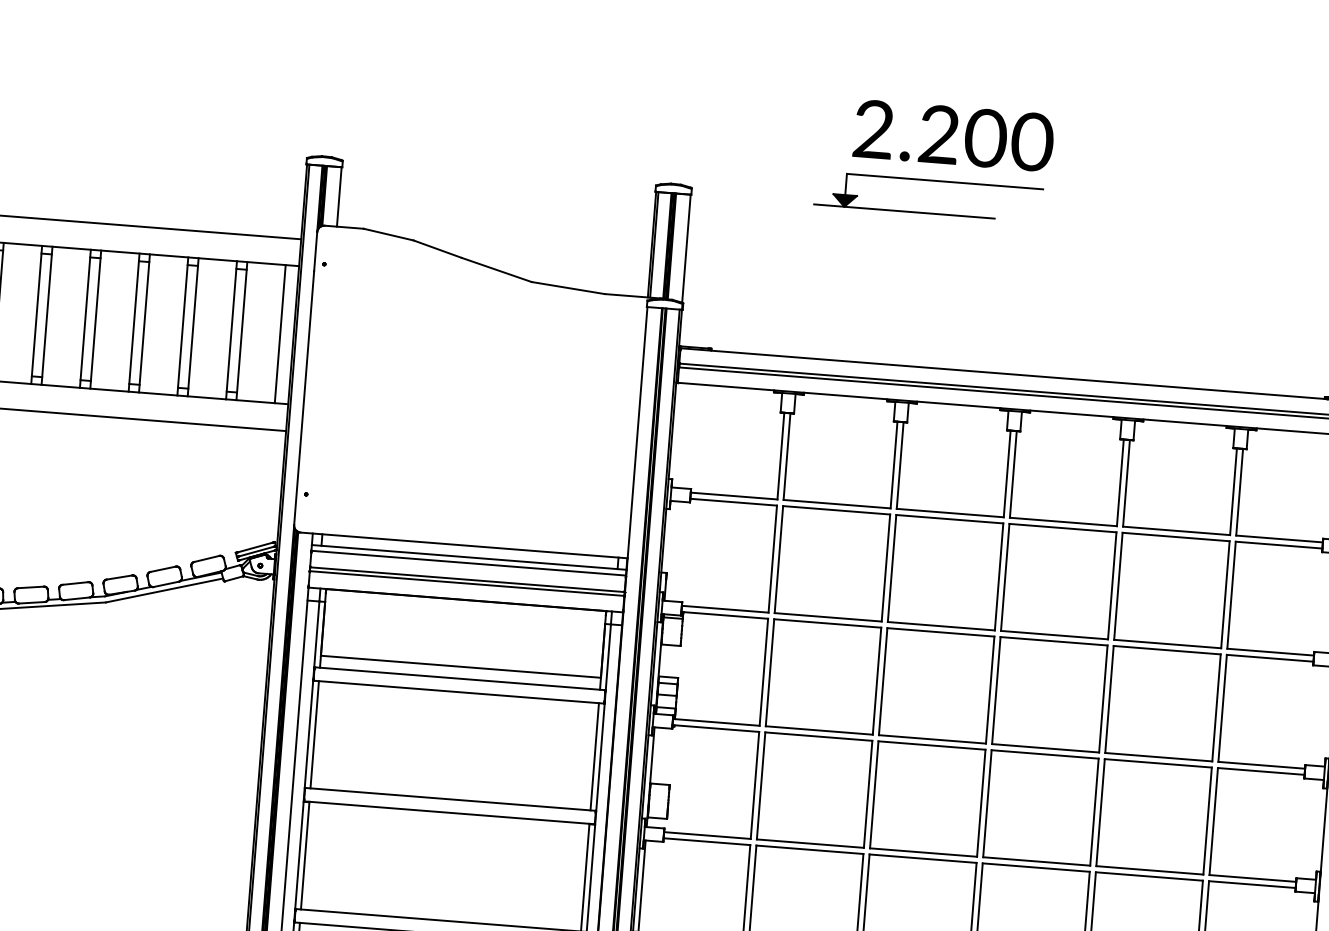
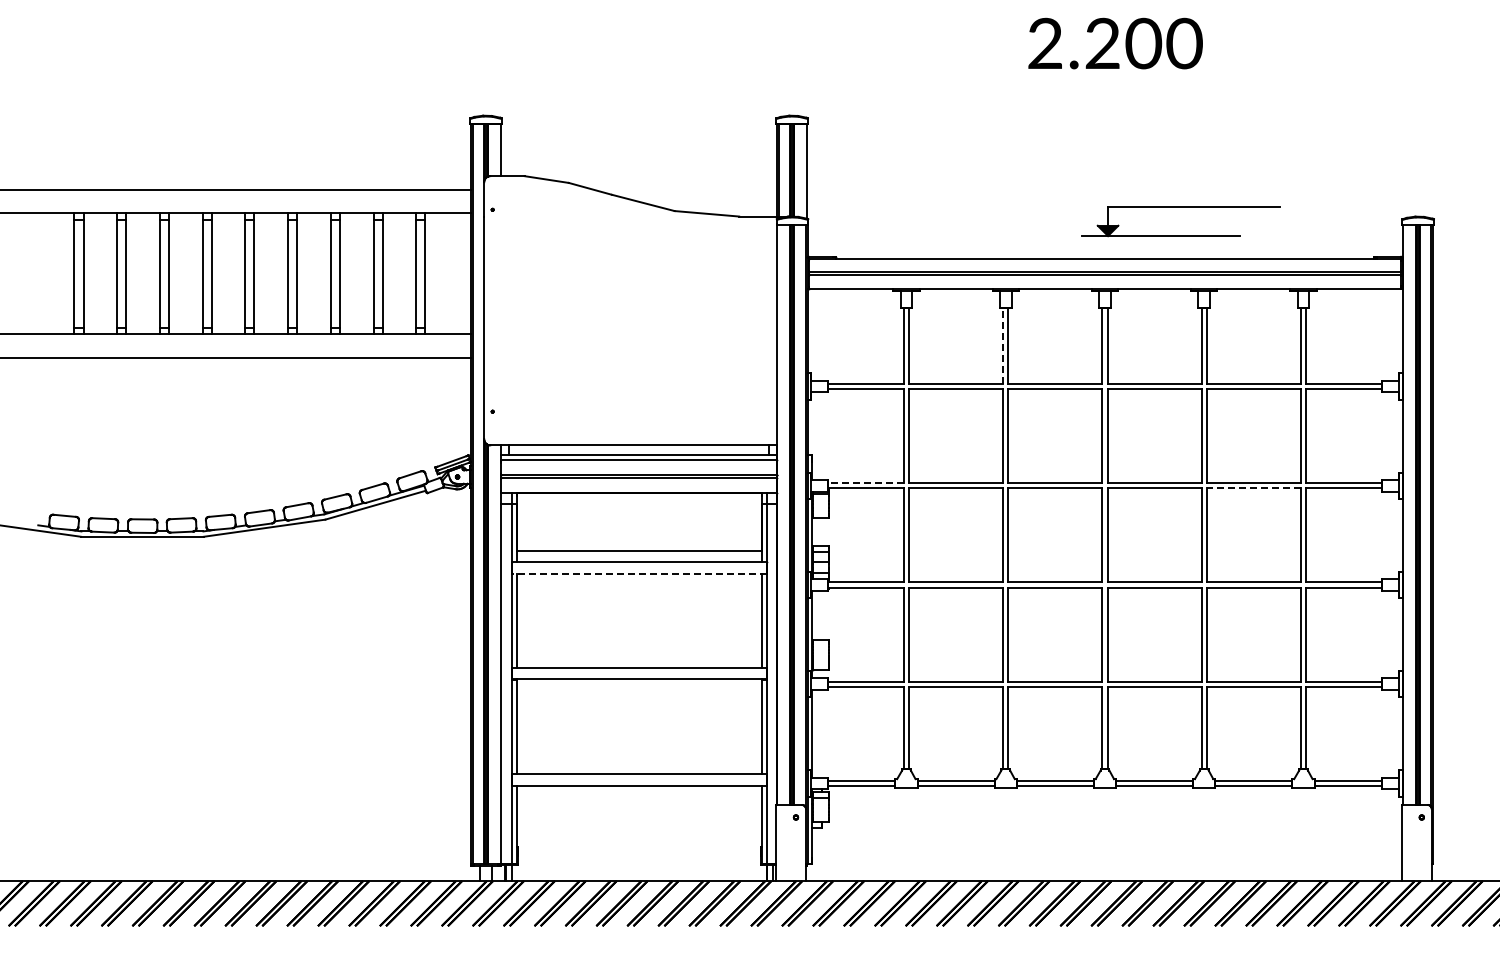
text: (953, 135) -> (1115, 43), moved
part: (929, 180) -> (1180, 207), moved
line: (280, 333) -> (459, 273), removed
line: (894, 464) -> (1003, 345), solid -> dashed
line: (724, 609) -> (865, 483), solid -> dashed
line: (1166, 650) -> (1253, 488), solid -> dashed
line: (459, 692) -> (639, 573), solid -> dashed

